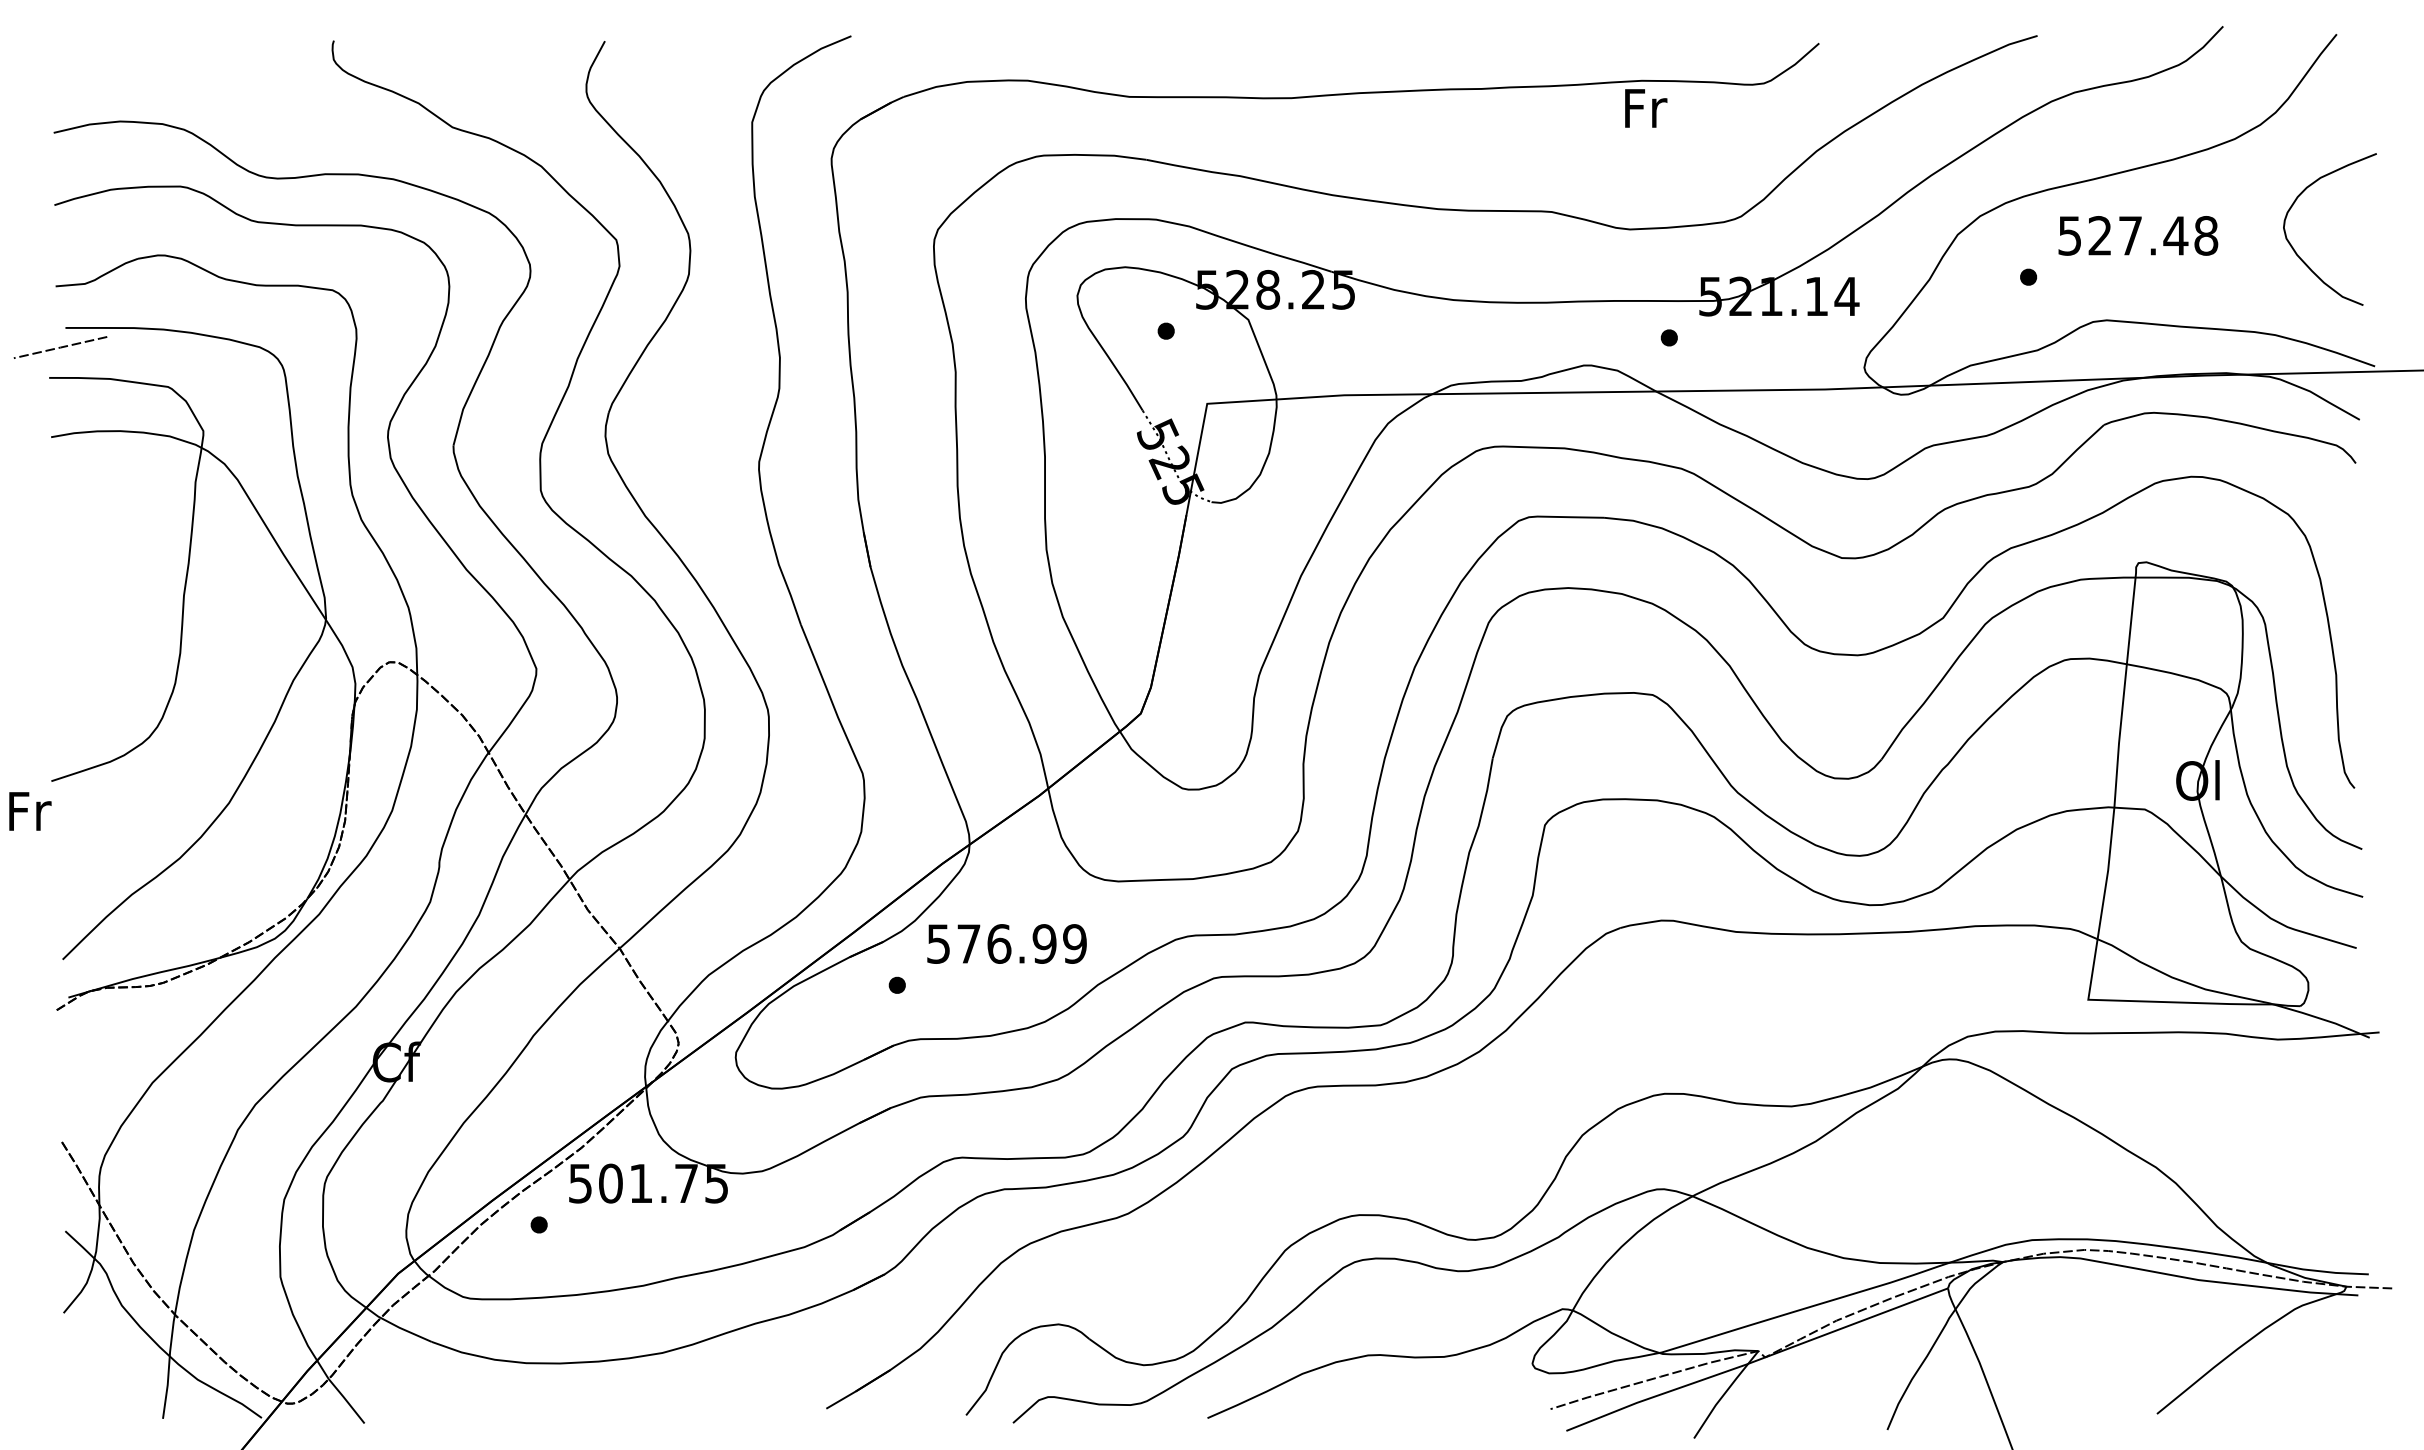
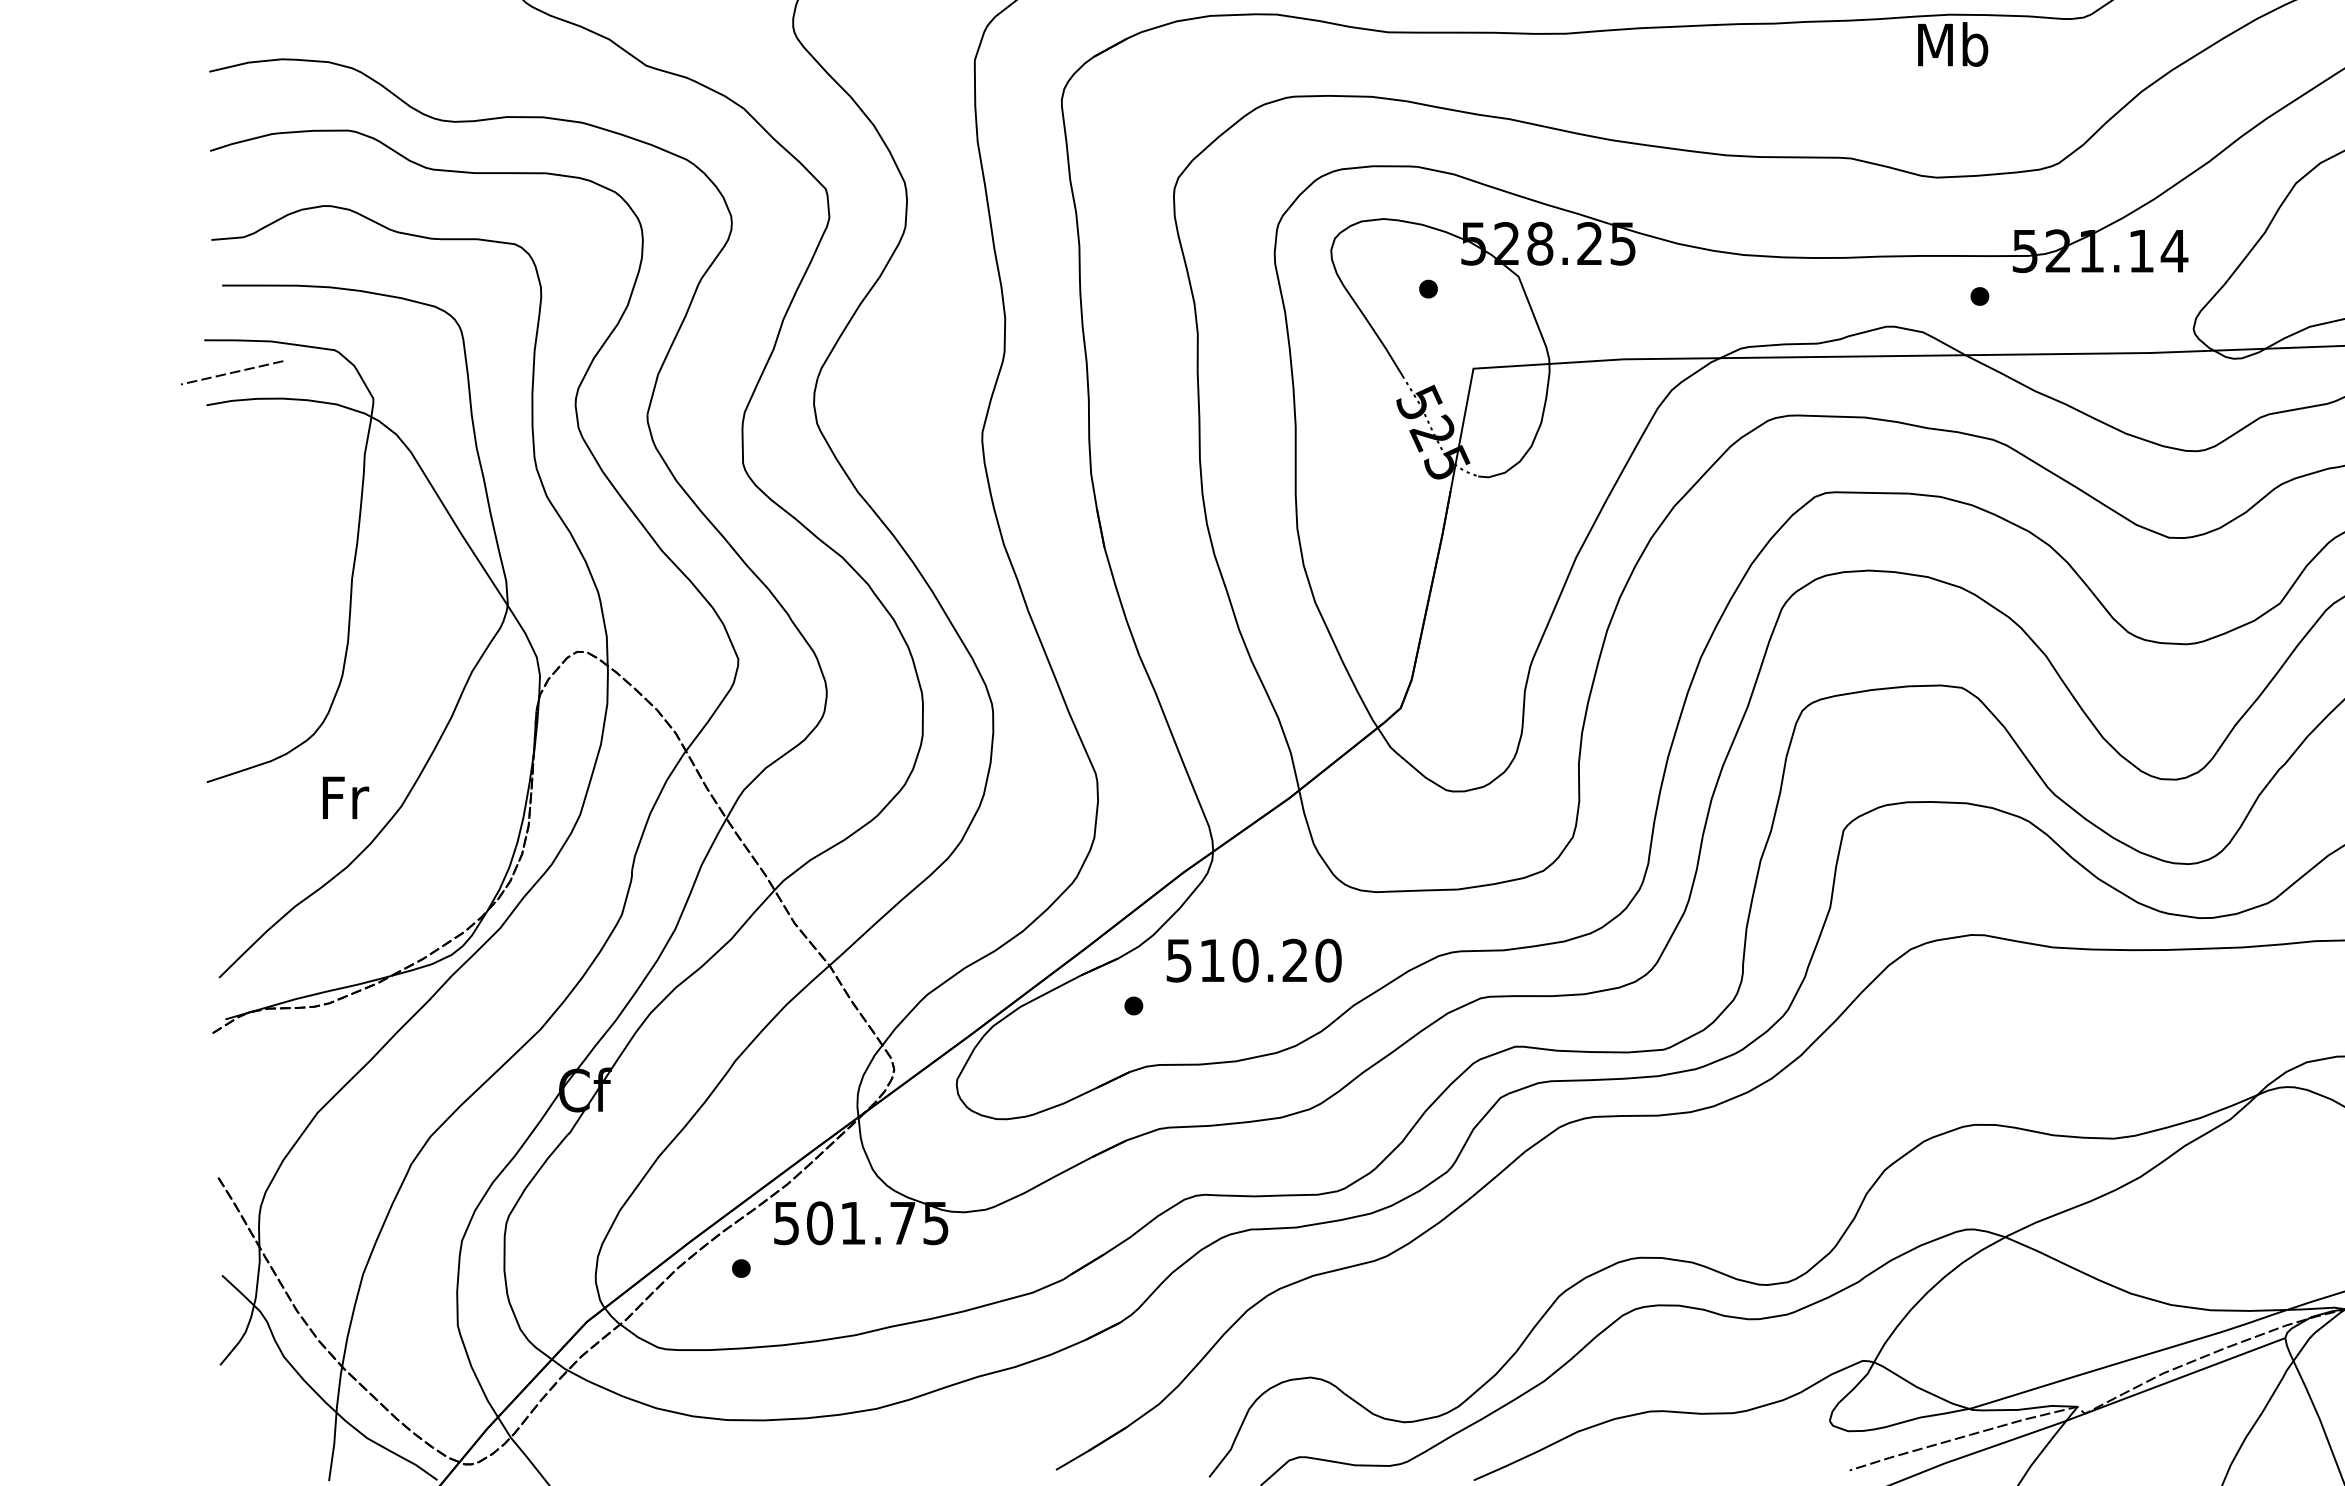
text: (1644, 107) -> (1952, 43), Fr -> Mb
line: (60, 347) -> (232, 372), moved
text: (30, 811) -> (346, 797), moved
text: (1021, 943) -> (1269, 960), 576.99 -> 510.20

